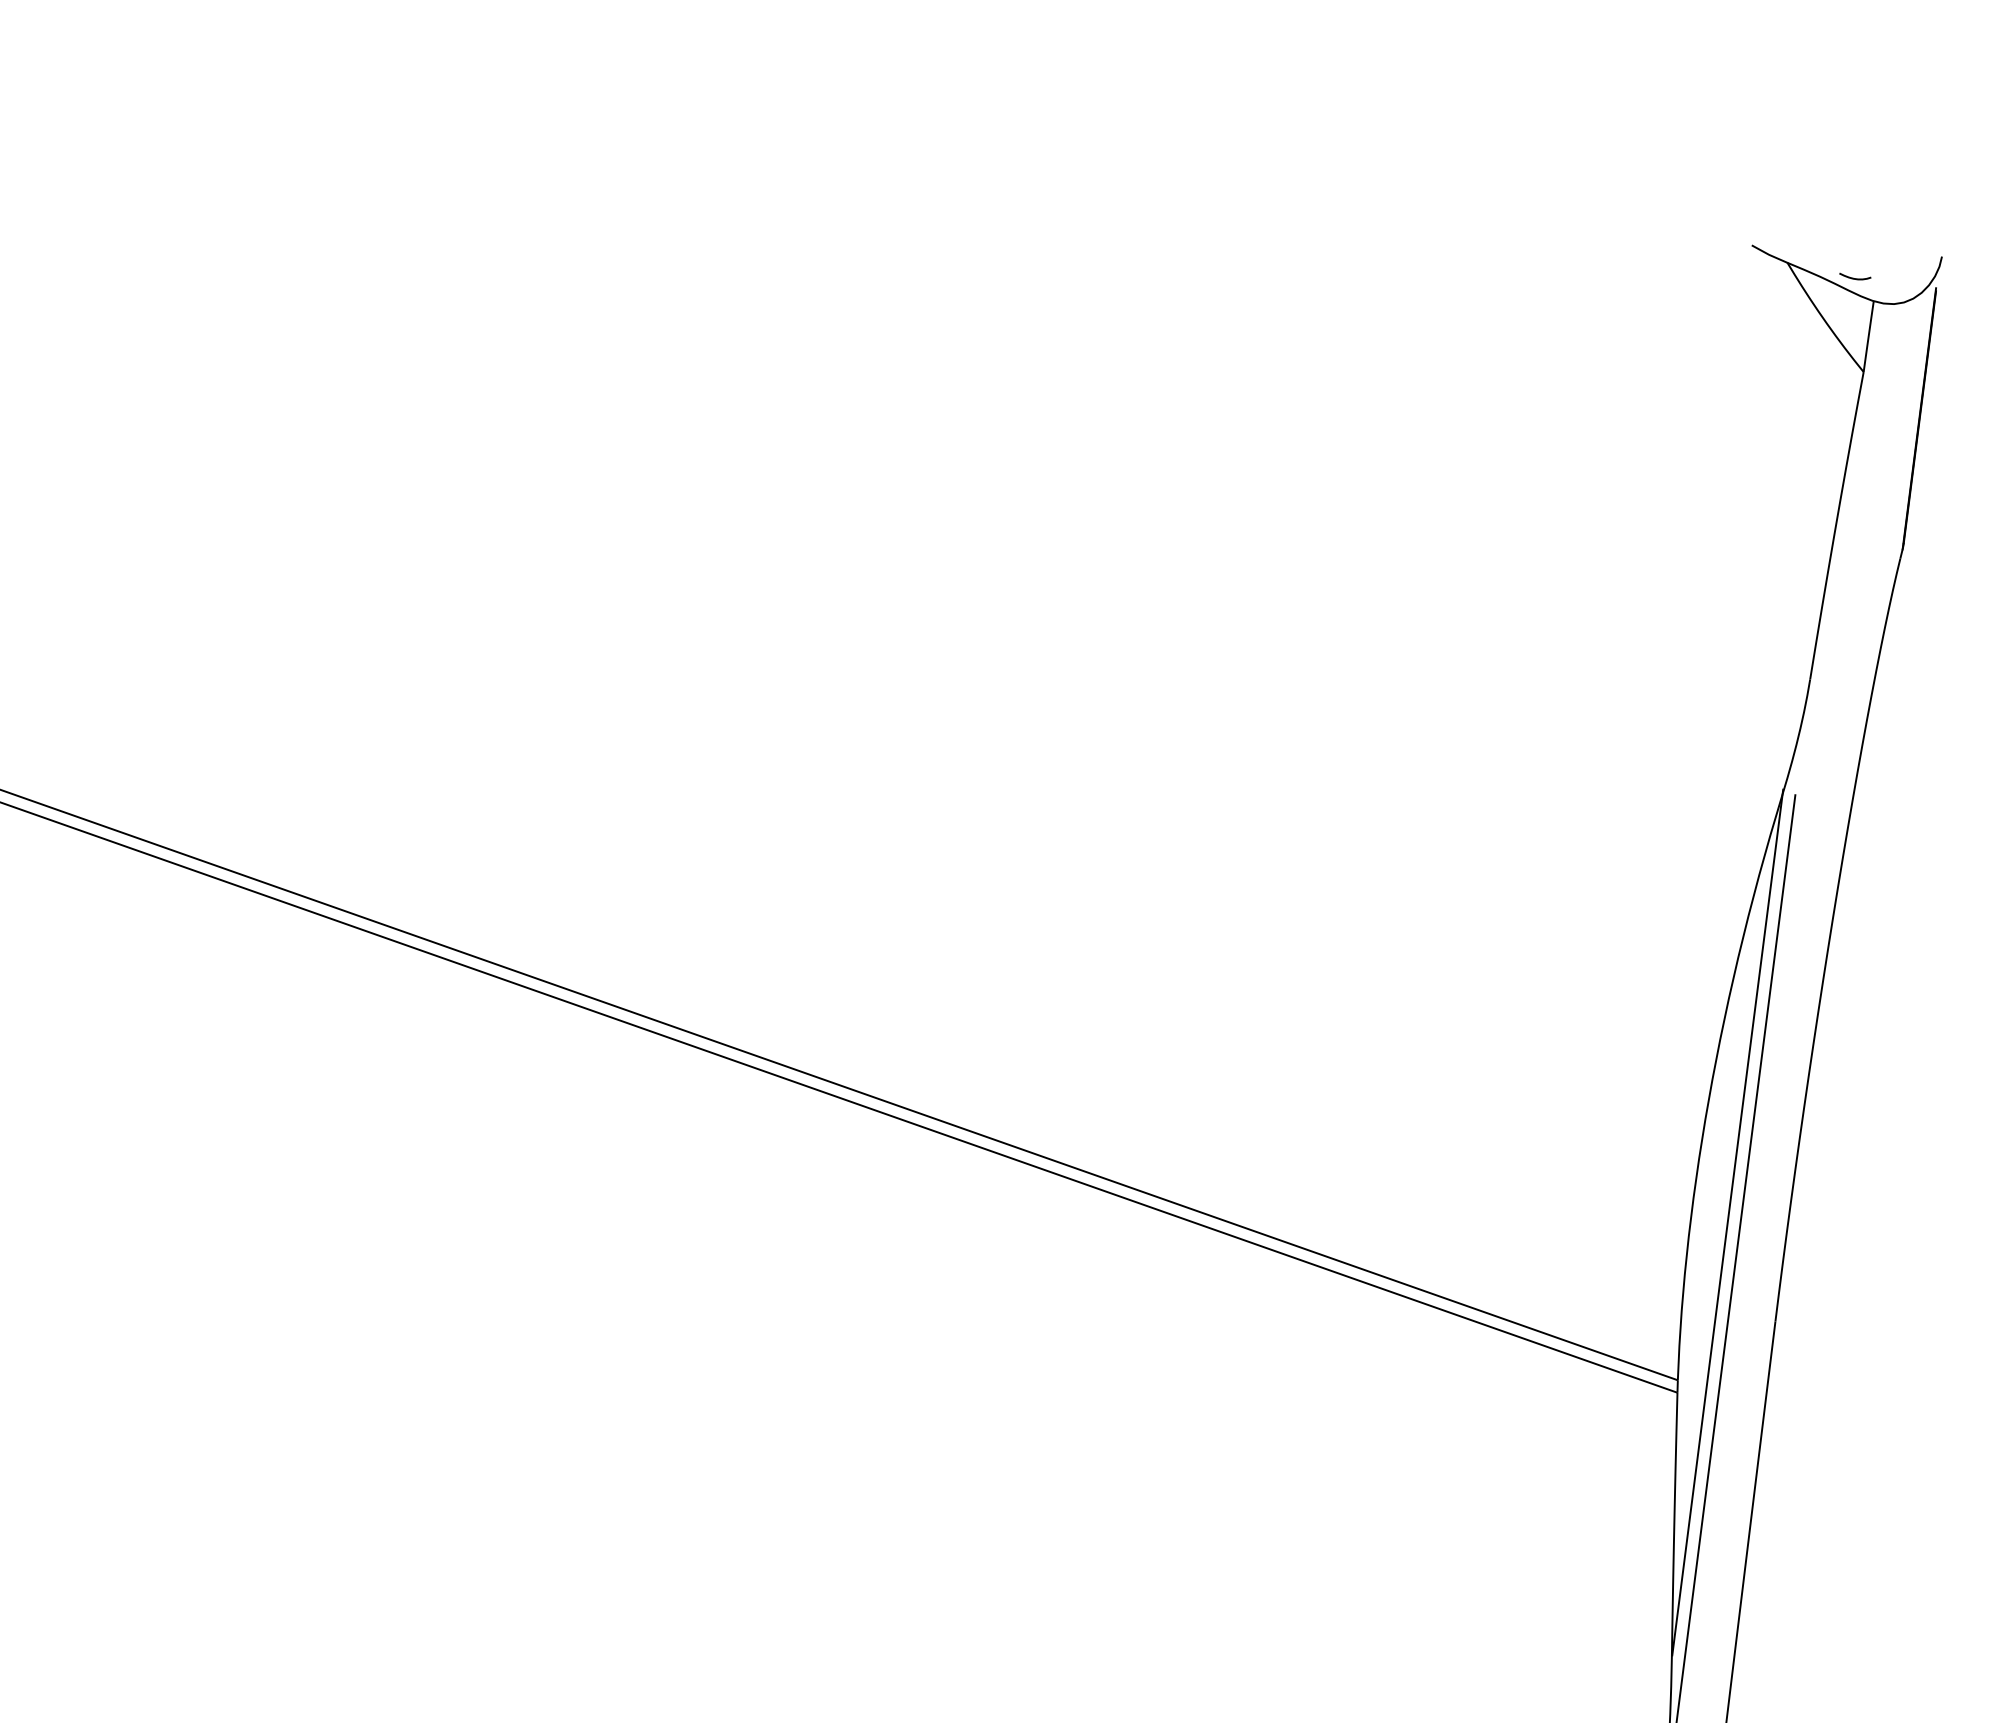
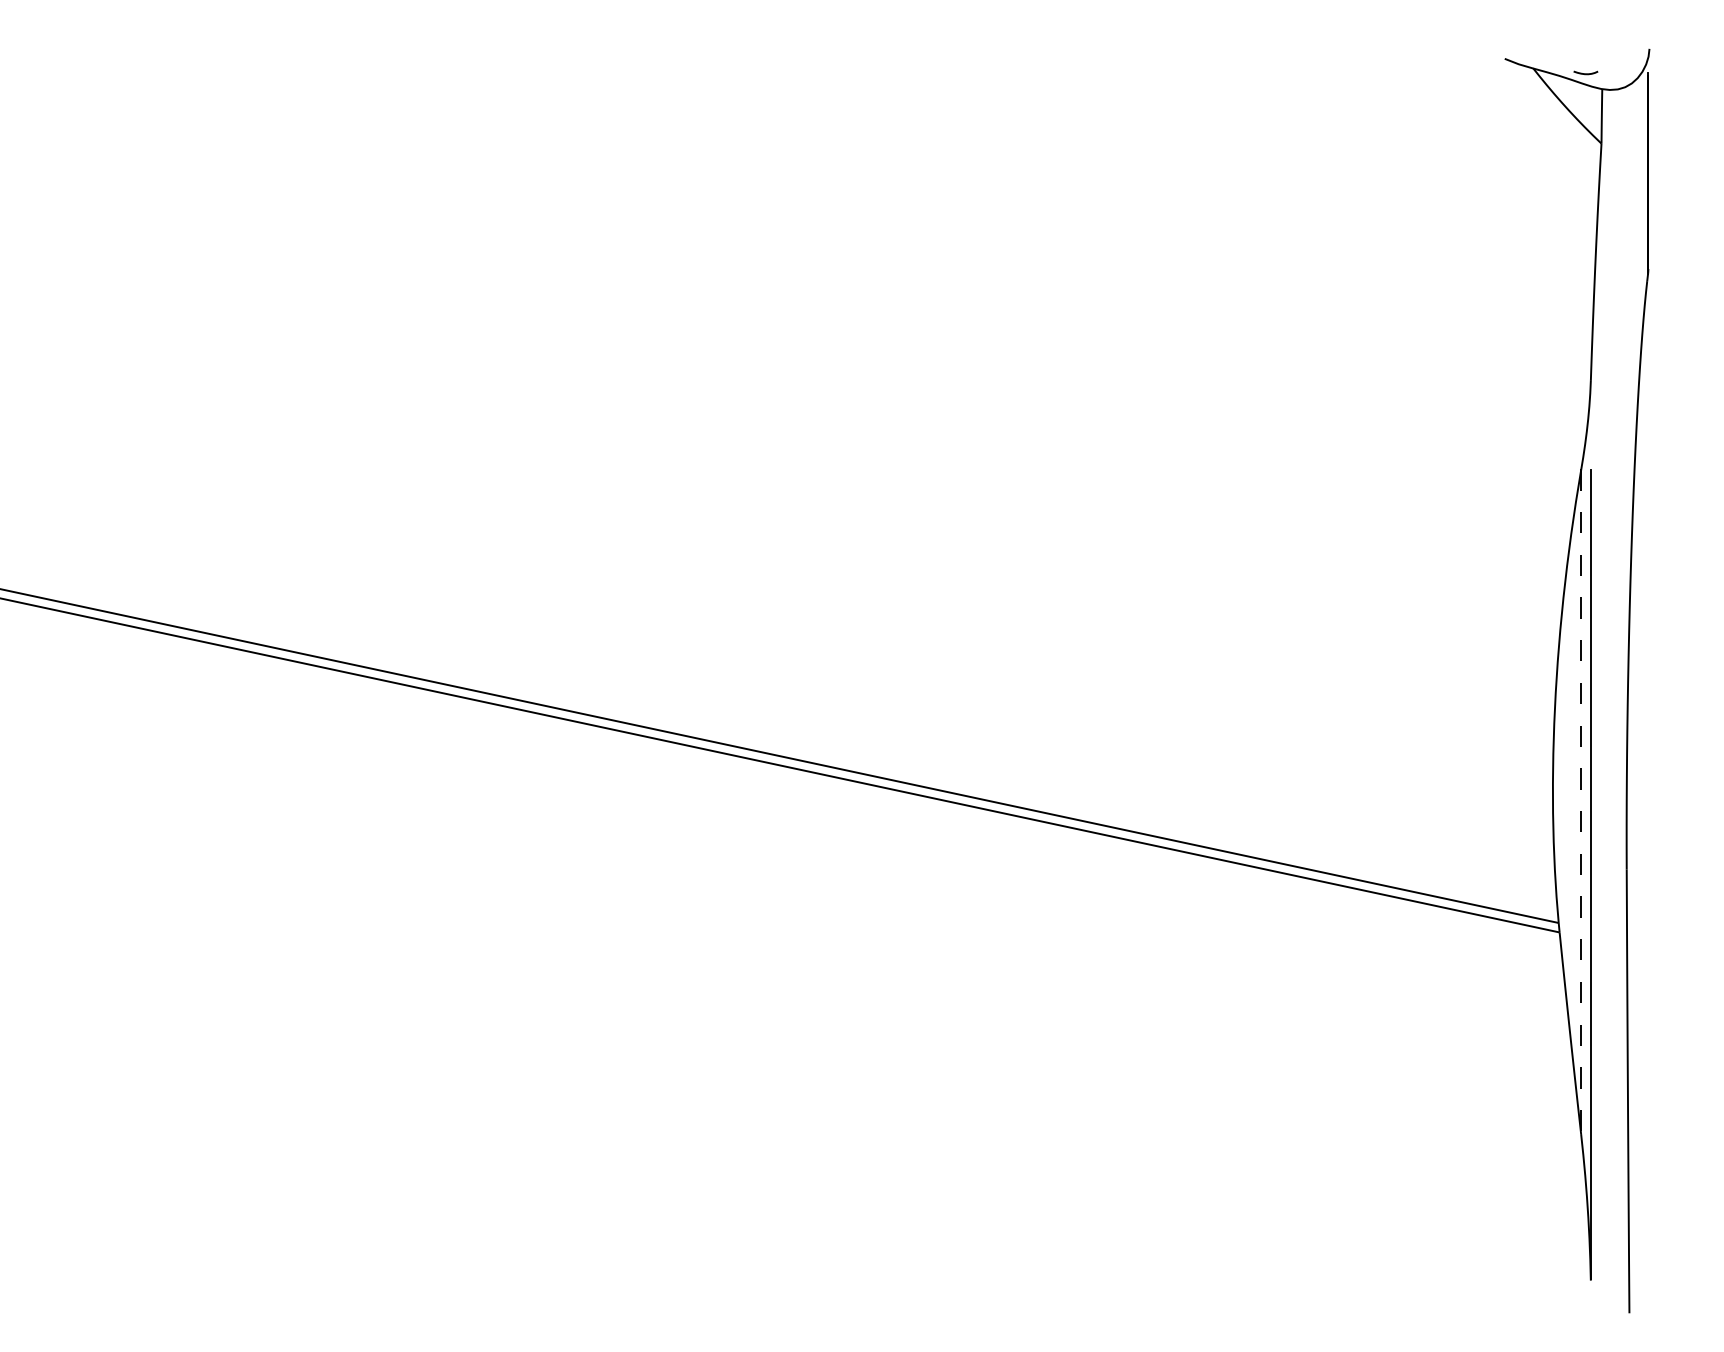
line: (1728, 1221) -> (1581, 798), solid -> dashed

